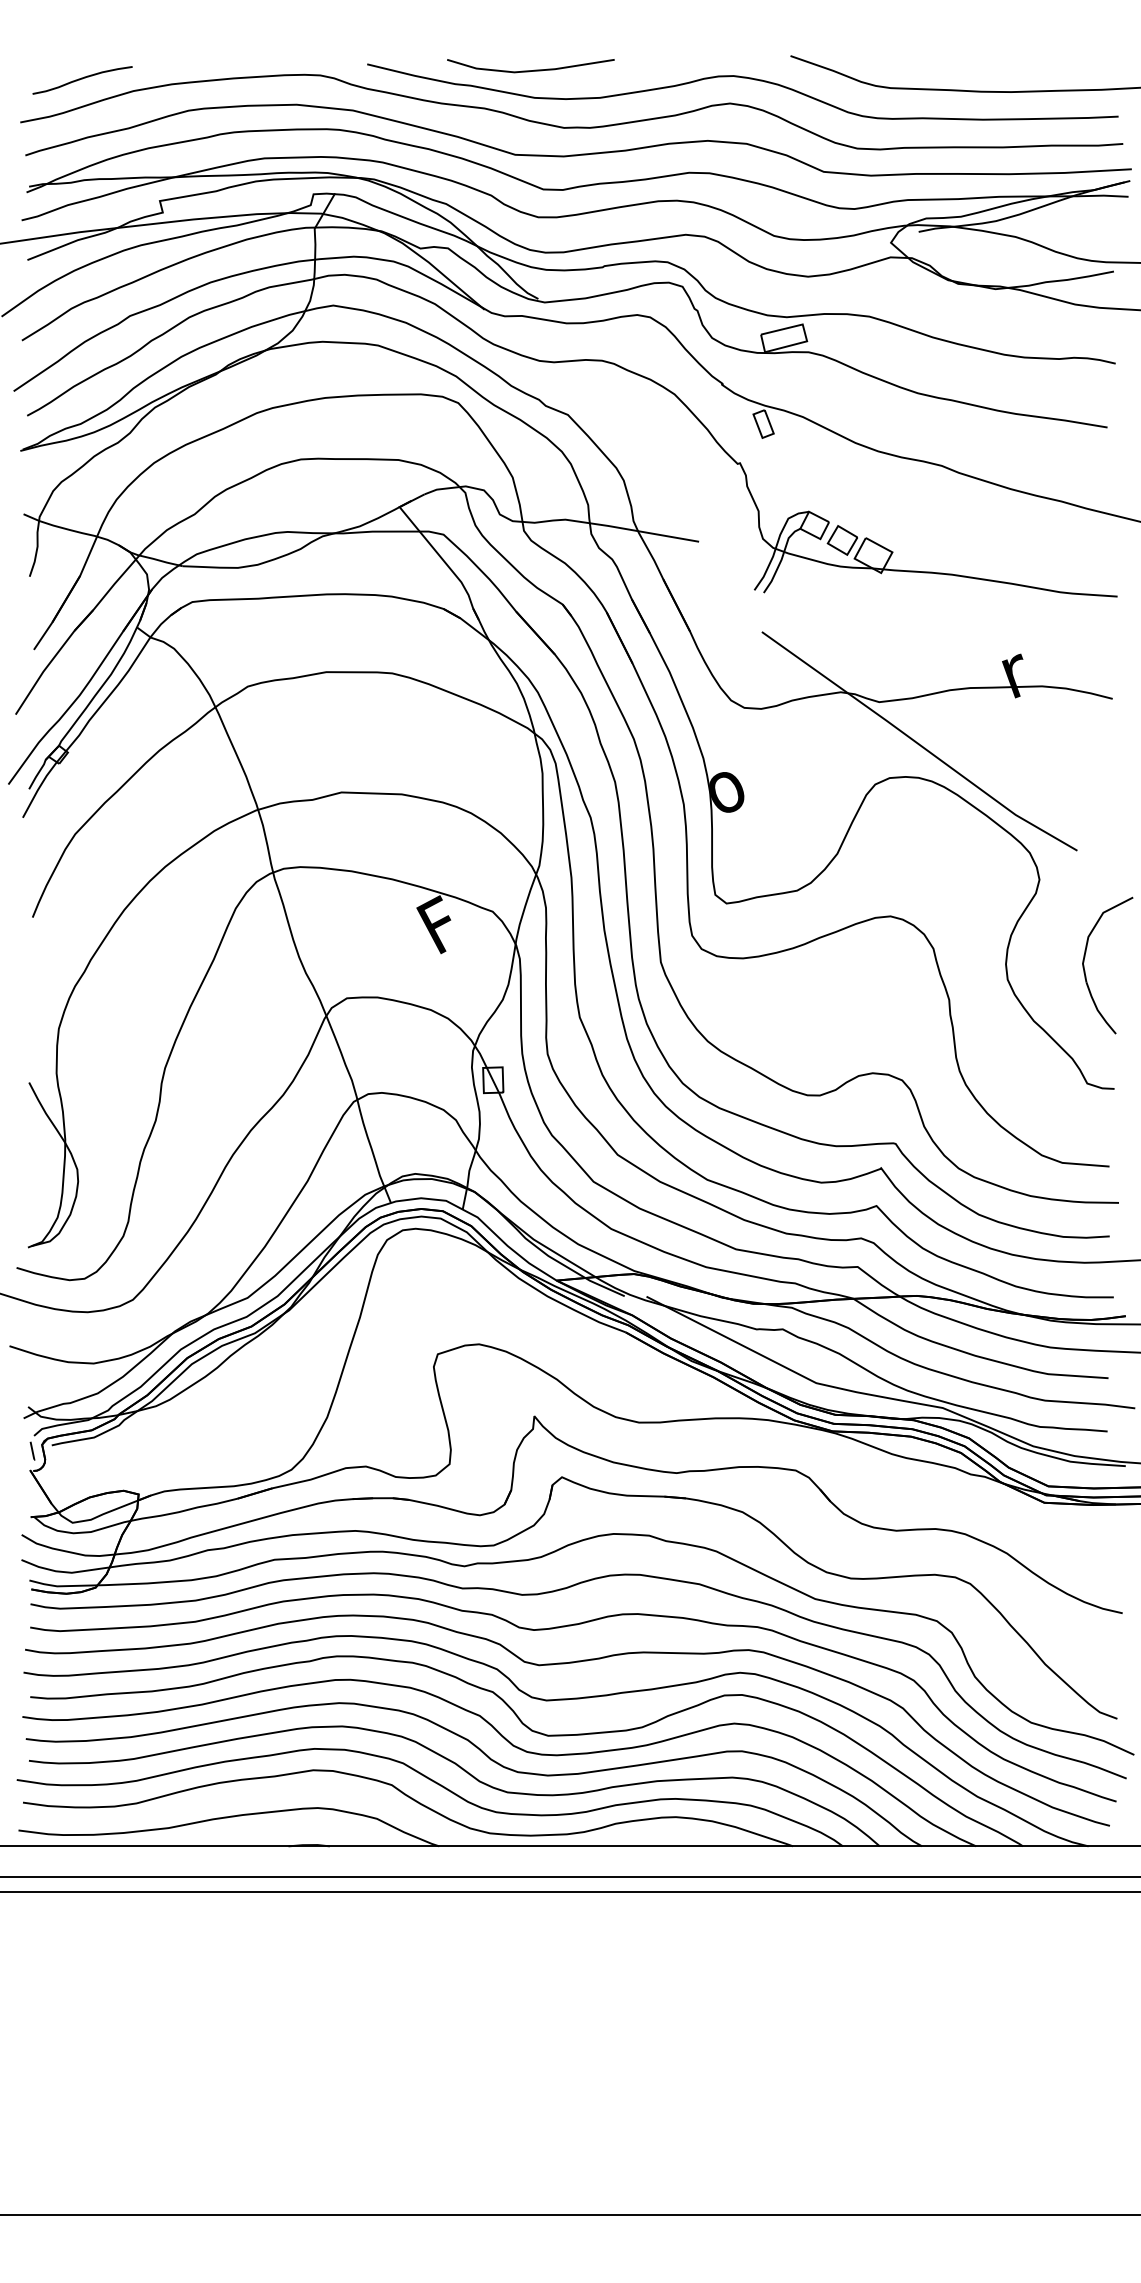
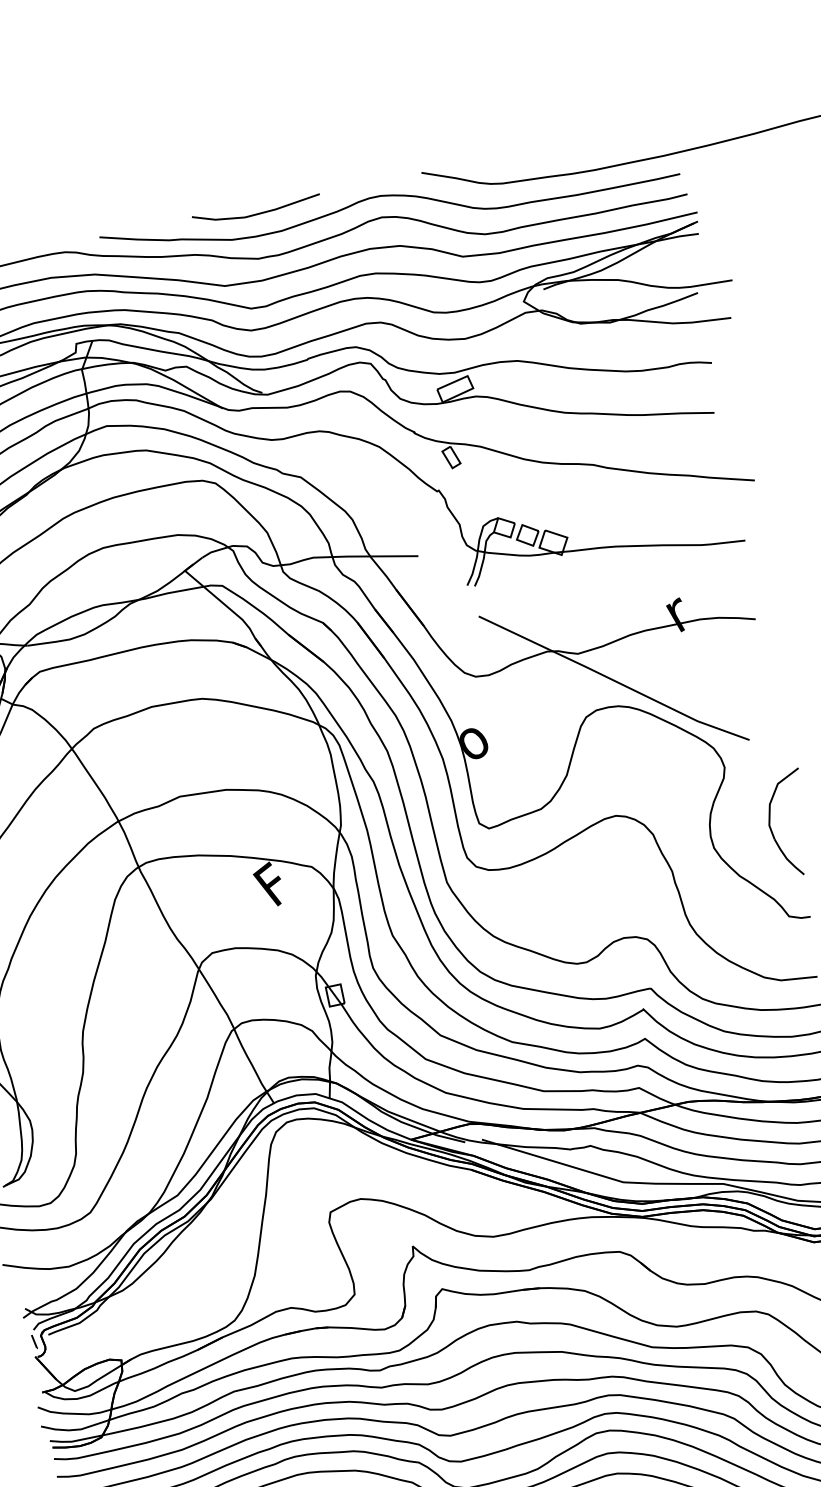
line: (530, 70) -> (257, 213), moved

